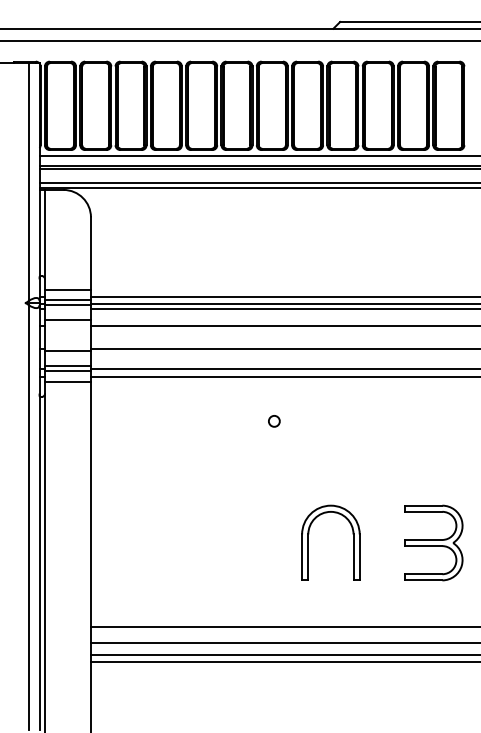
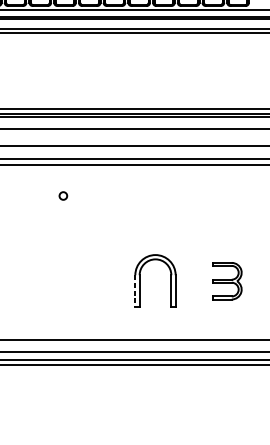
circle: (274, 421) -> (63, 196), moved
part: (433, 542) -> (227, 280), size x0.7
line: (302, 557) -> (135, 291), solid -> dashed

